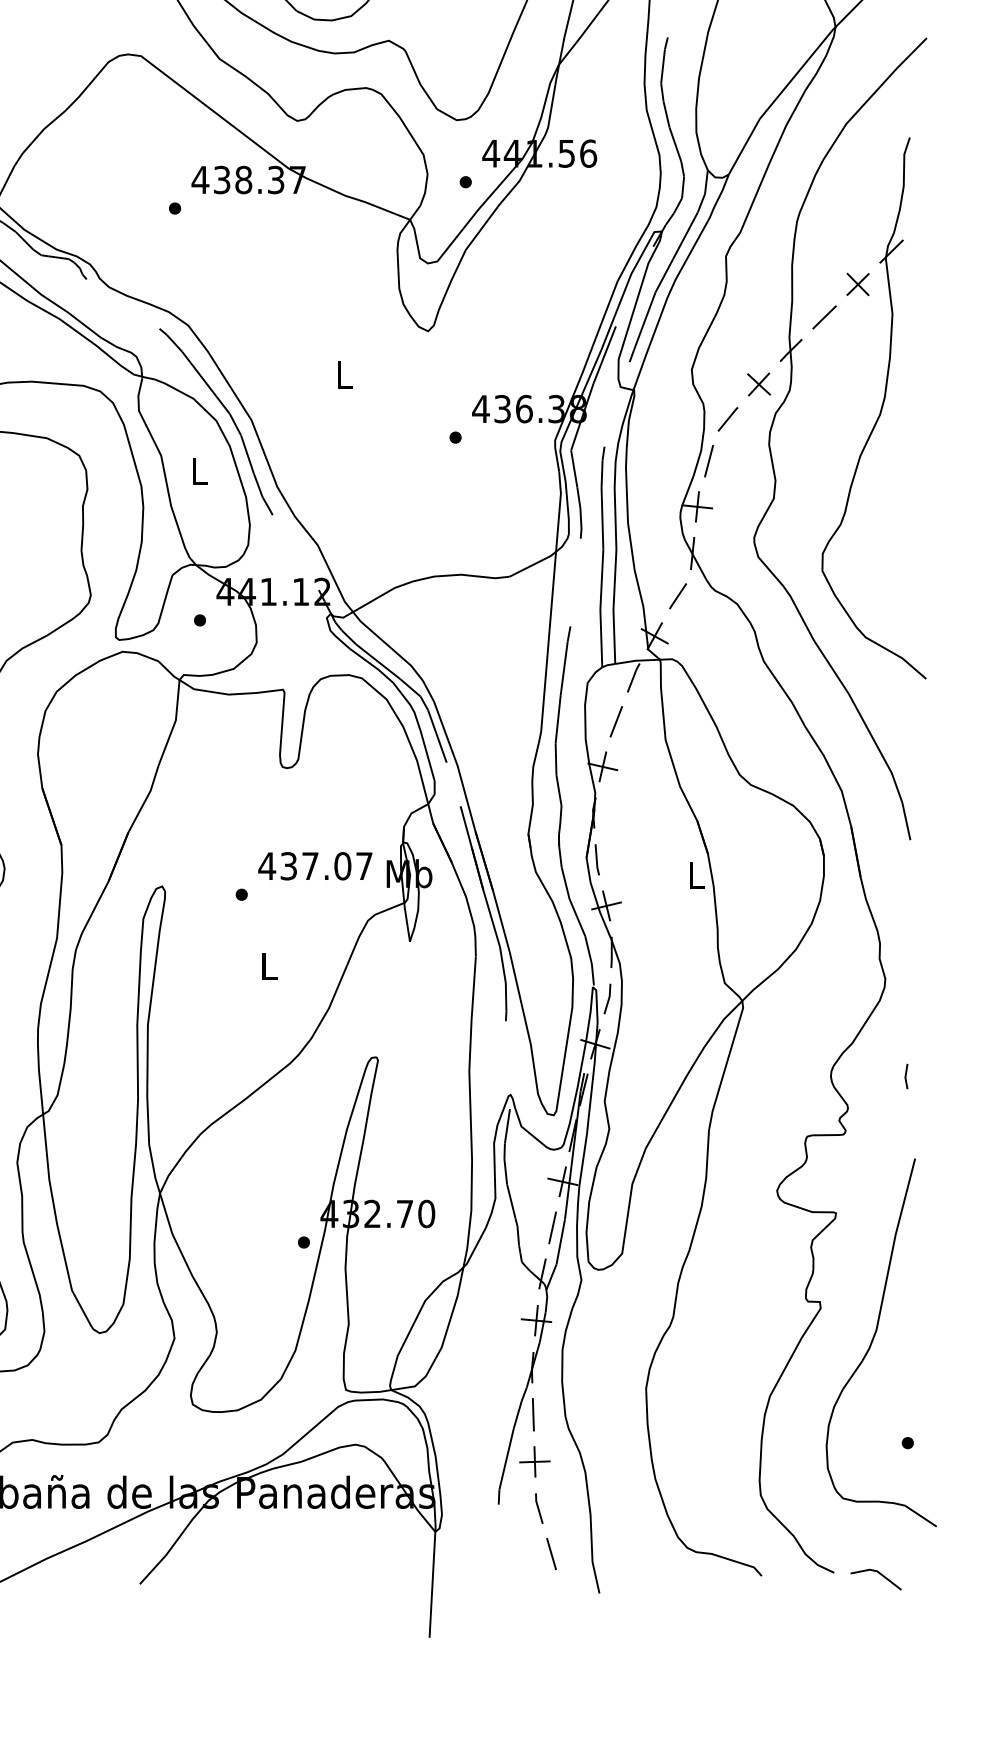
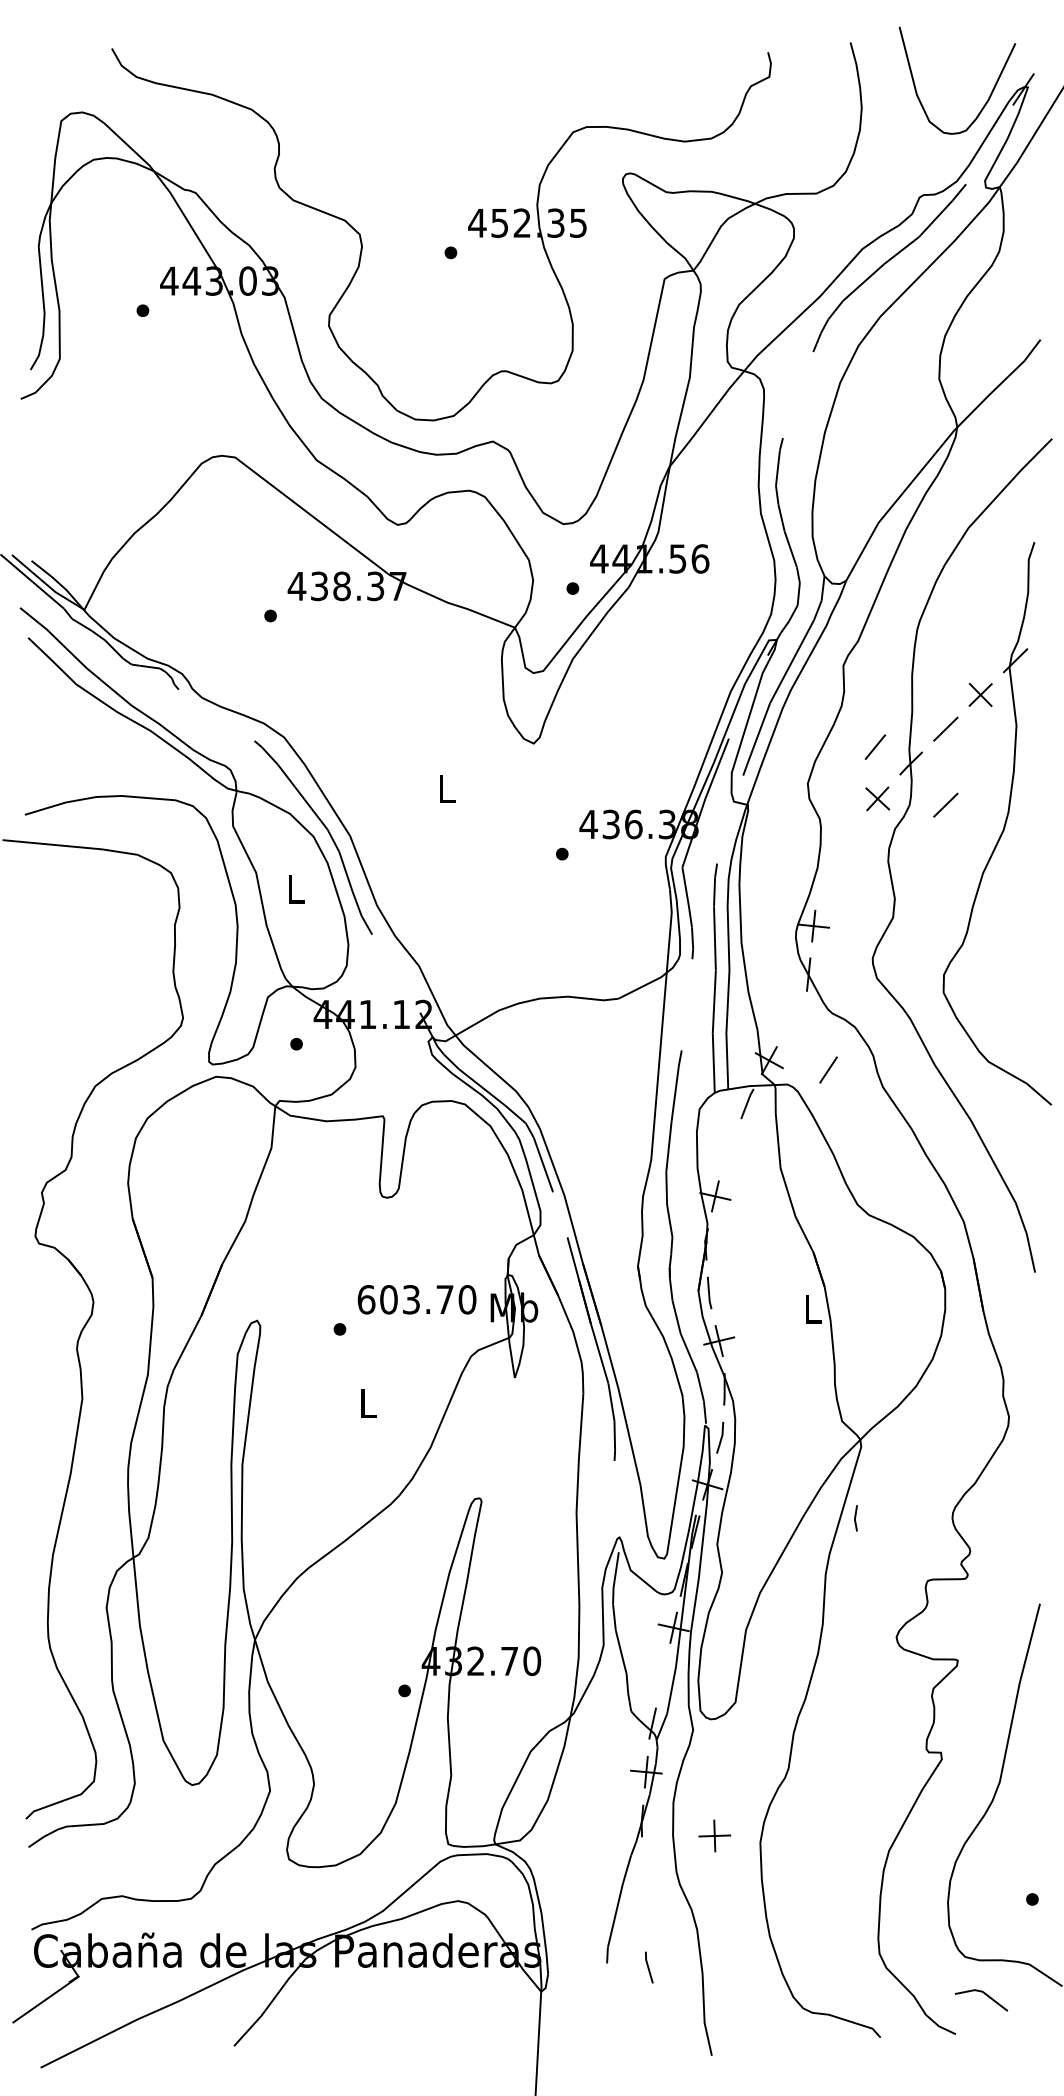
line: (824, 389) -> (945, 804), added
line: (728, 418) -> (875, 746), moved
line: (708, 461) -> (825, 878), removed
line: (678, 595) -> (828, 1069), moved
line: (616, 721) -> (729, 1149), removed
text: (315, 866) -> (416, 1299), 437.07 -> 603.70
line: (905, 1076) -> (855, 1518), moved
line: (552, 1227) -> (662, 1675), removed
line: (532, 1414) -> (642, 1869), removed
part: (534, 1461) -> (714, 1835), moved
line: (551, 1553) -> (661, 2014), removed
line: (880, 1574) -> (985, 1995), moved

